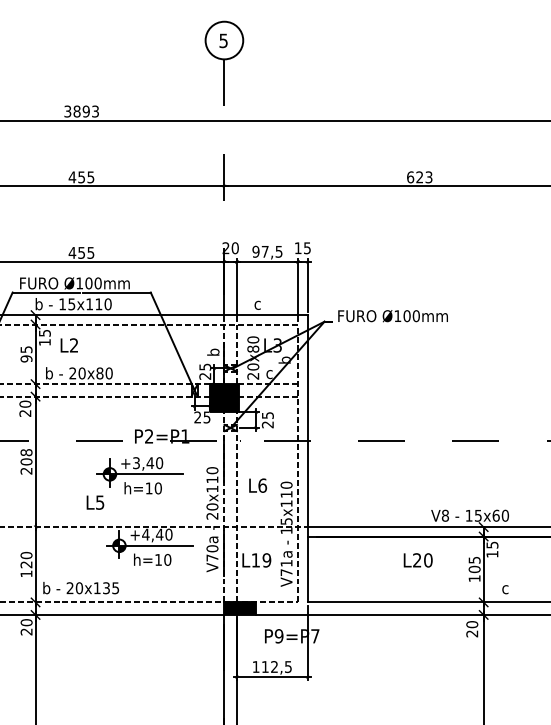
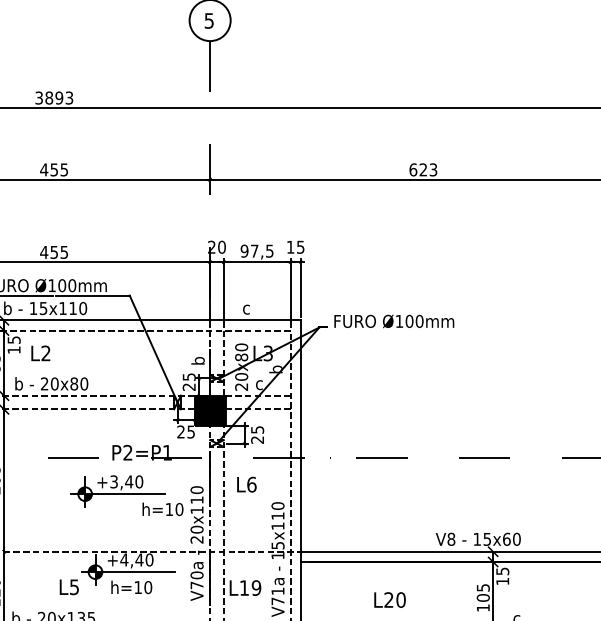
text: (258, 485) -> (247, 484), moved
text: (142, 488) -> (162, 509), moved
text: (95, 502) -> (69, 587), moved
text: (417, 560) -> (389, 600), moved

